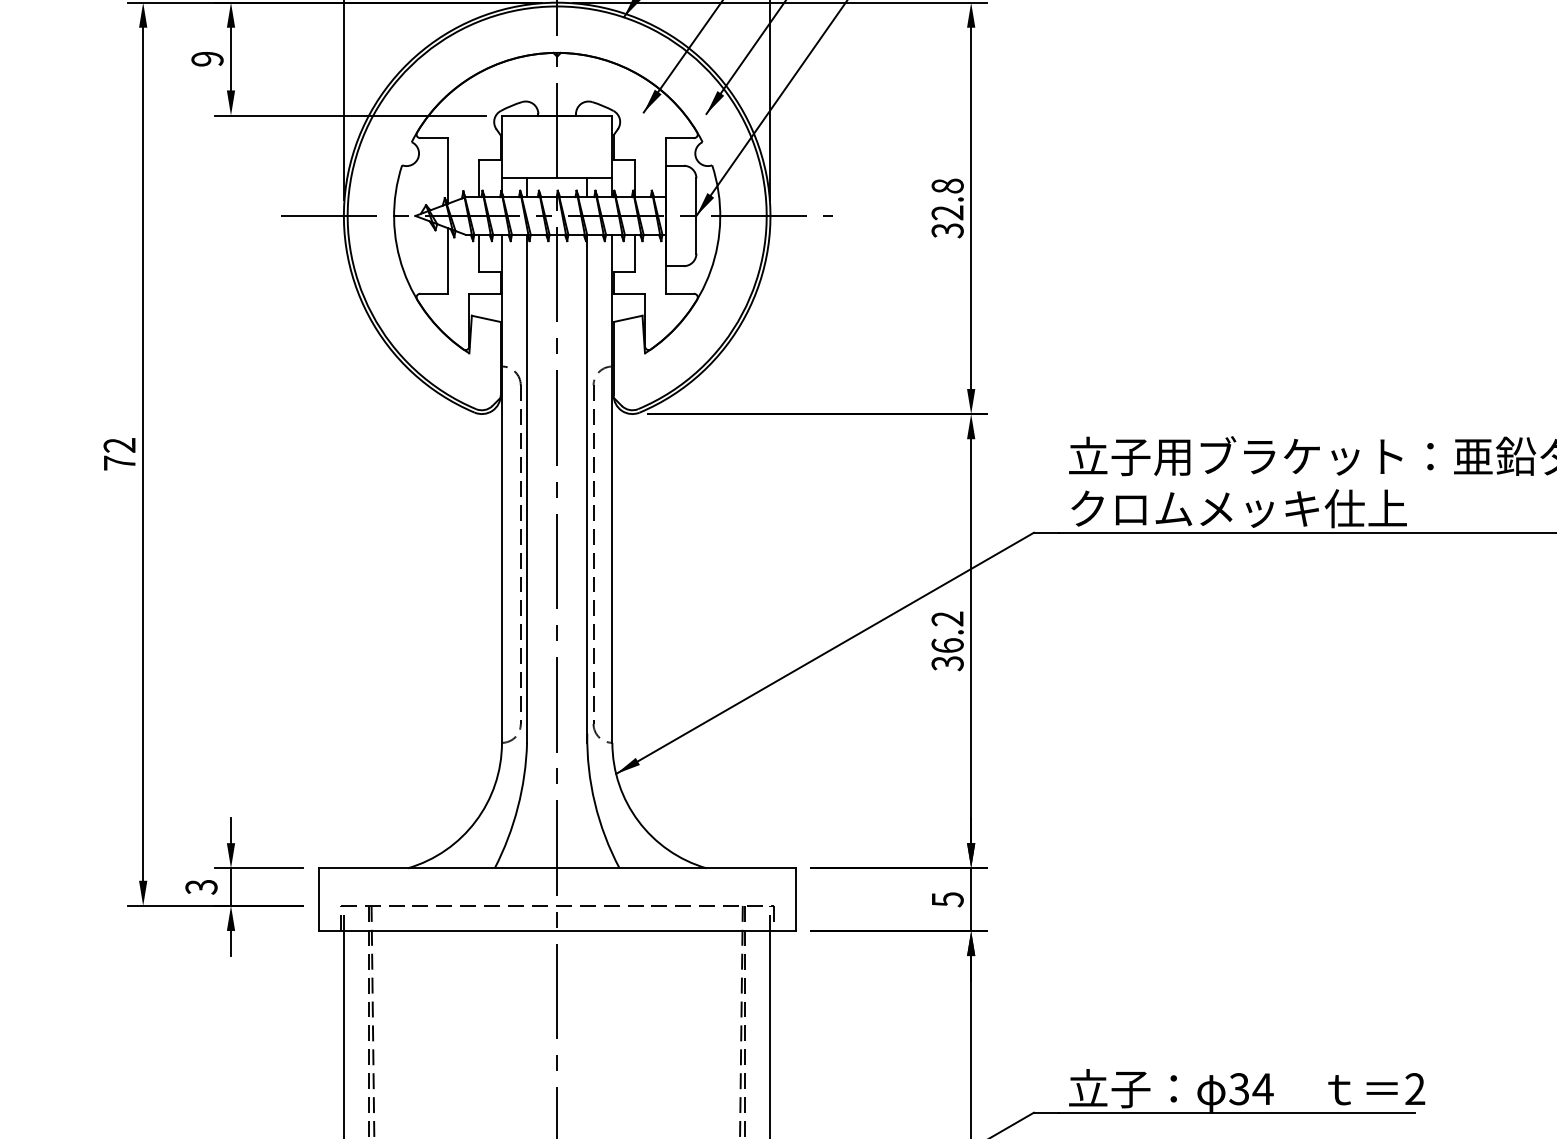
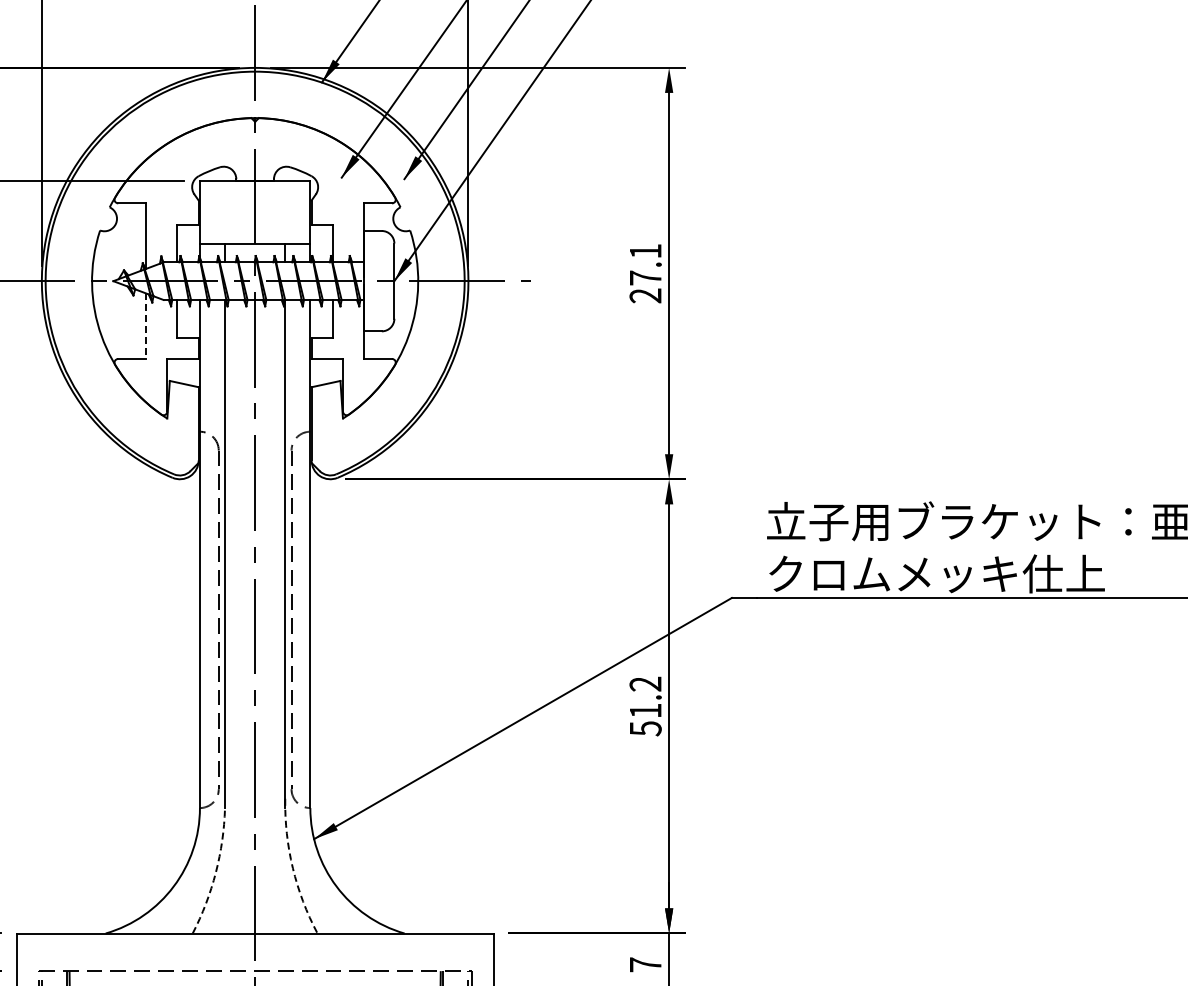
text: (947, 208) -> (645, 273), 32.8 -> 27.1
line: (448, 260) -> (146, 325), solid -> dashed
text: (947, 654) -> (645, 719), 36.2 -> 51.2
arc: (594, 803) -> (292, 868), solid -> dashed
arc: (517, 807) -> (215, 872), solid -> dashed
text: (947, 899) -> (645, 964), 5 -> 7

